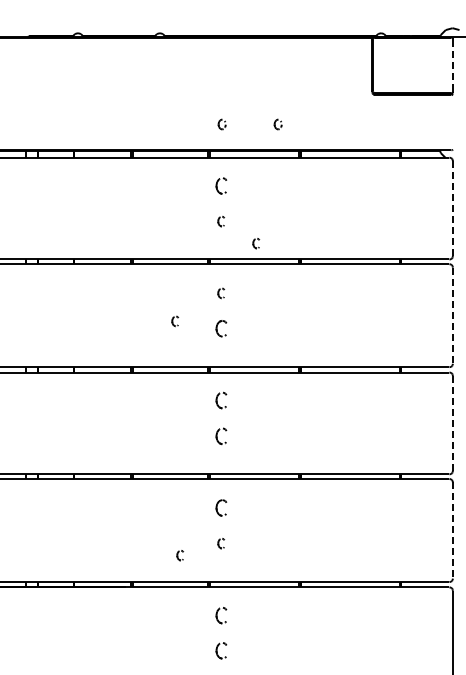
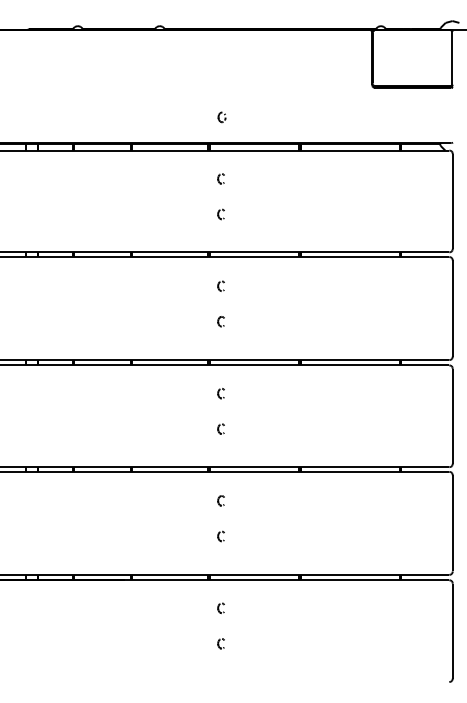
line: (452, 65) -> (452, 58), dashed -> solid
part: (277, 124) -> (277, 117), removed
part: (220, 185) -> (220, 178), size x0.62
line: (452, 208) -> (452, 201), dashed -> solid
part: (255, 243) -> (255, 236), removed
line: (452, 316) -> (452, 309), dashed -> solid
part: (174, 320) -> (174, 313), removed
part: (220, 328) -> (220, 321), size x0.62
part: (220, 400) -> (220, 393), size x0.62
line: (452, 423) -> (452, 416), dashed -> solid
part: (220, 435) -> (220, 428), size x0.62
part: (220, 507) -> (220, 500), size x0.62
line: (452, 530) -> (452, 523), dashed -> solid
part: (179, 555) -> (179, 548), removed
part: (220, 614) -> (220, 607), size x0.62
part: (220, 650) -> (220, 643), size x0.62

